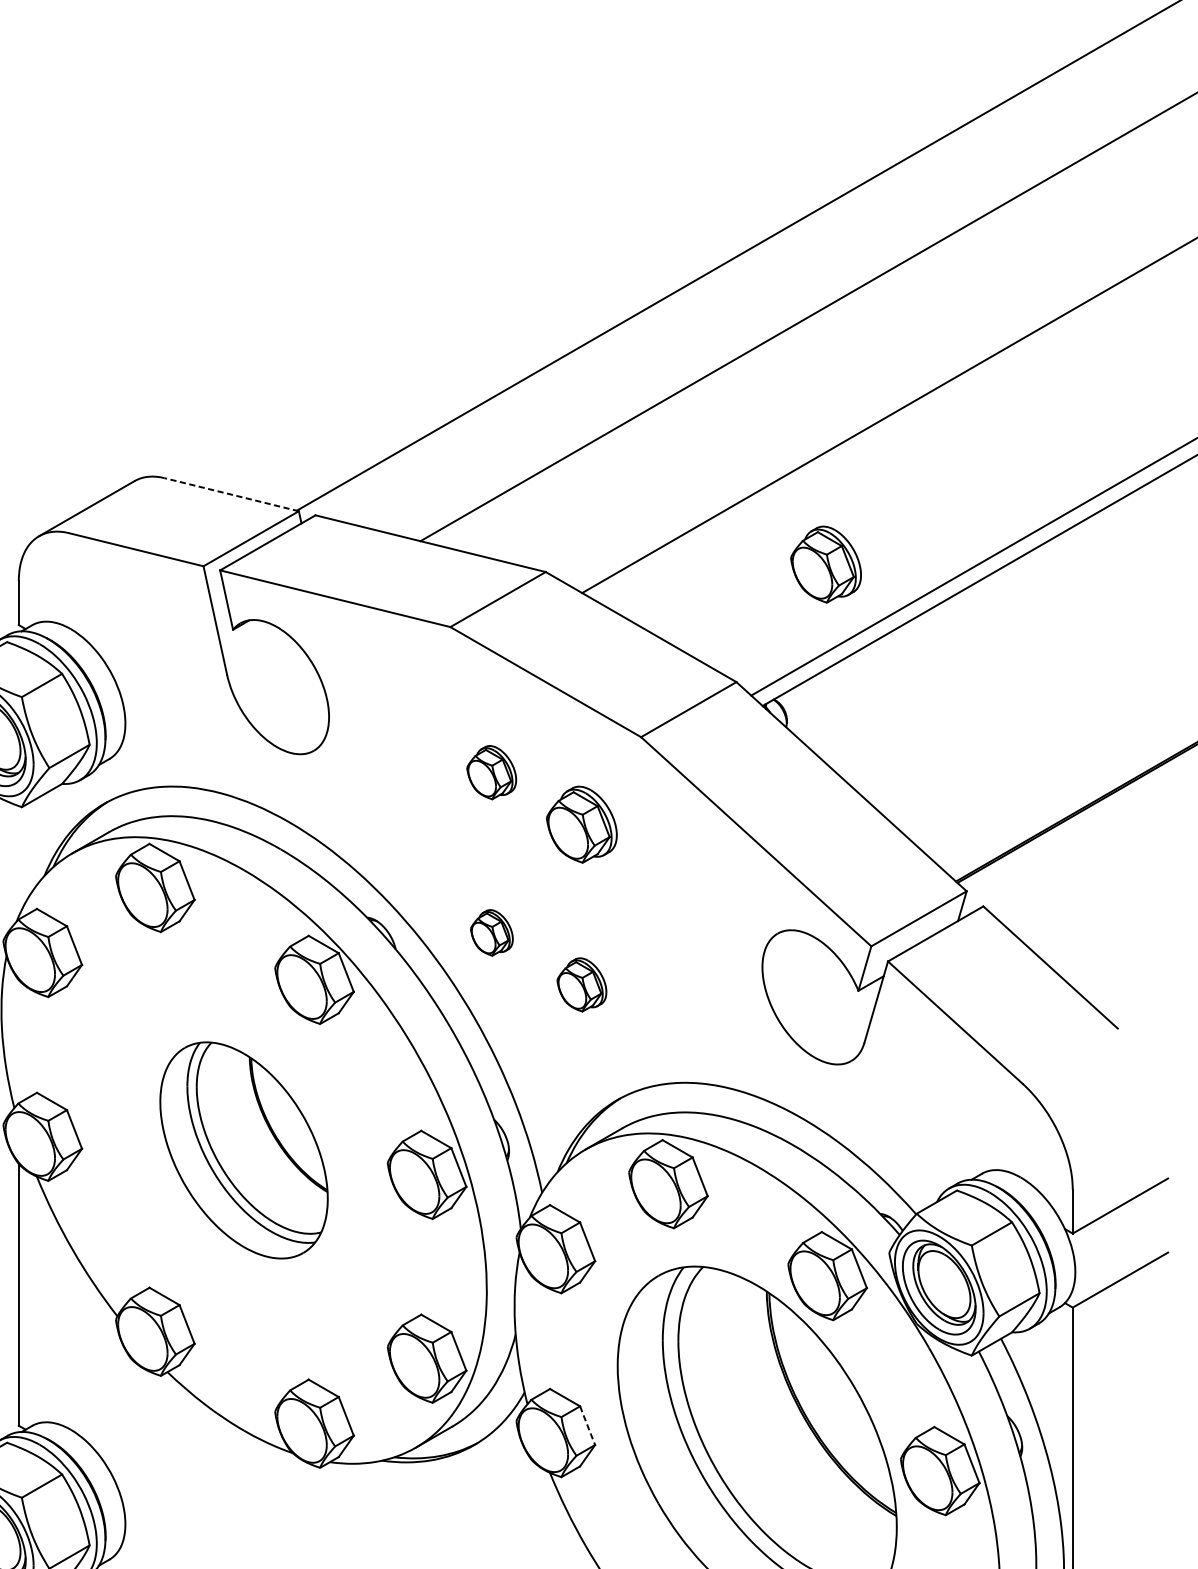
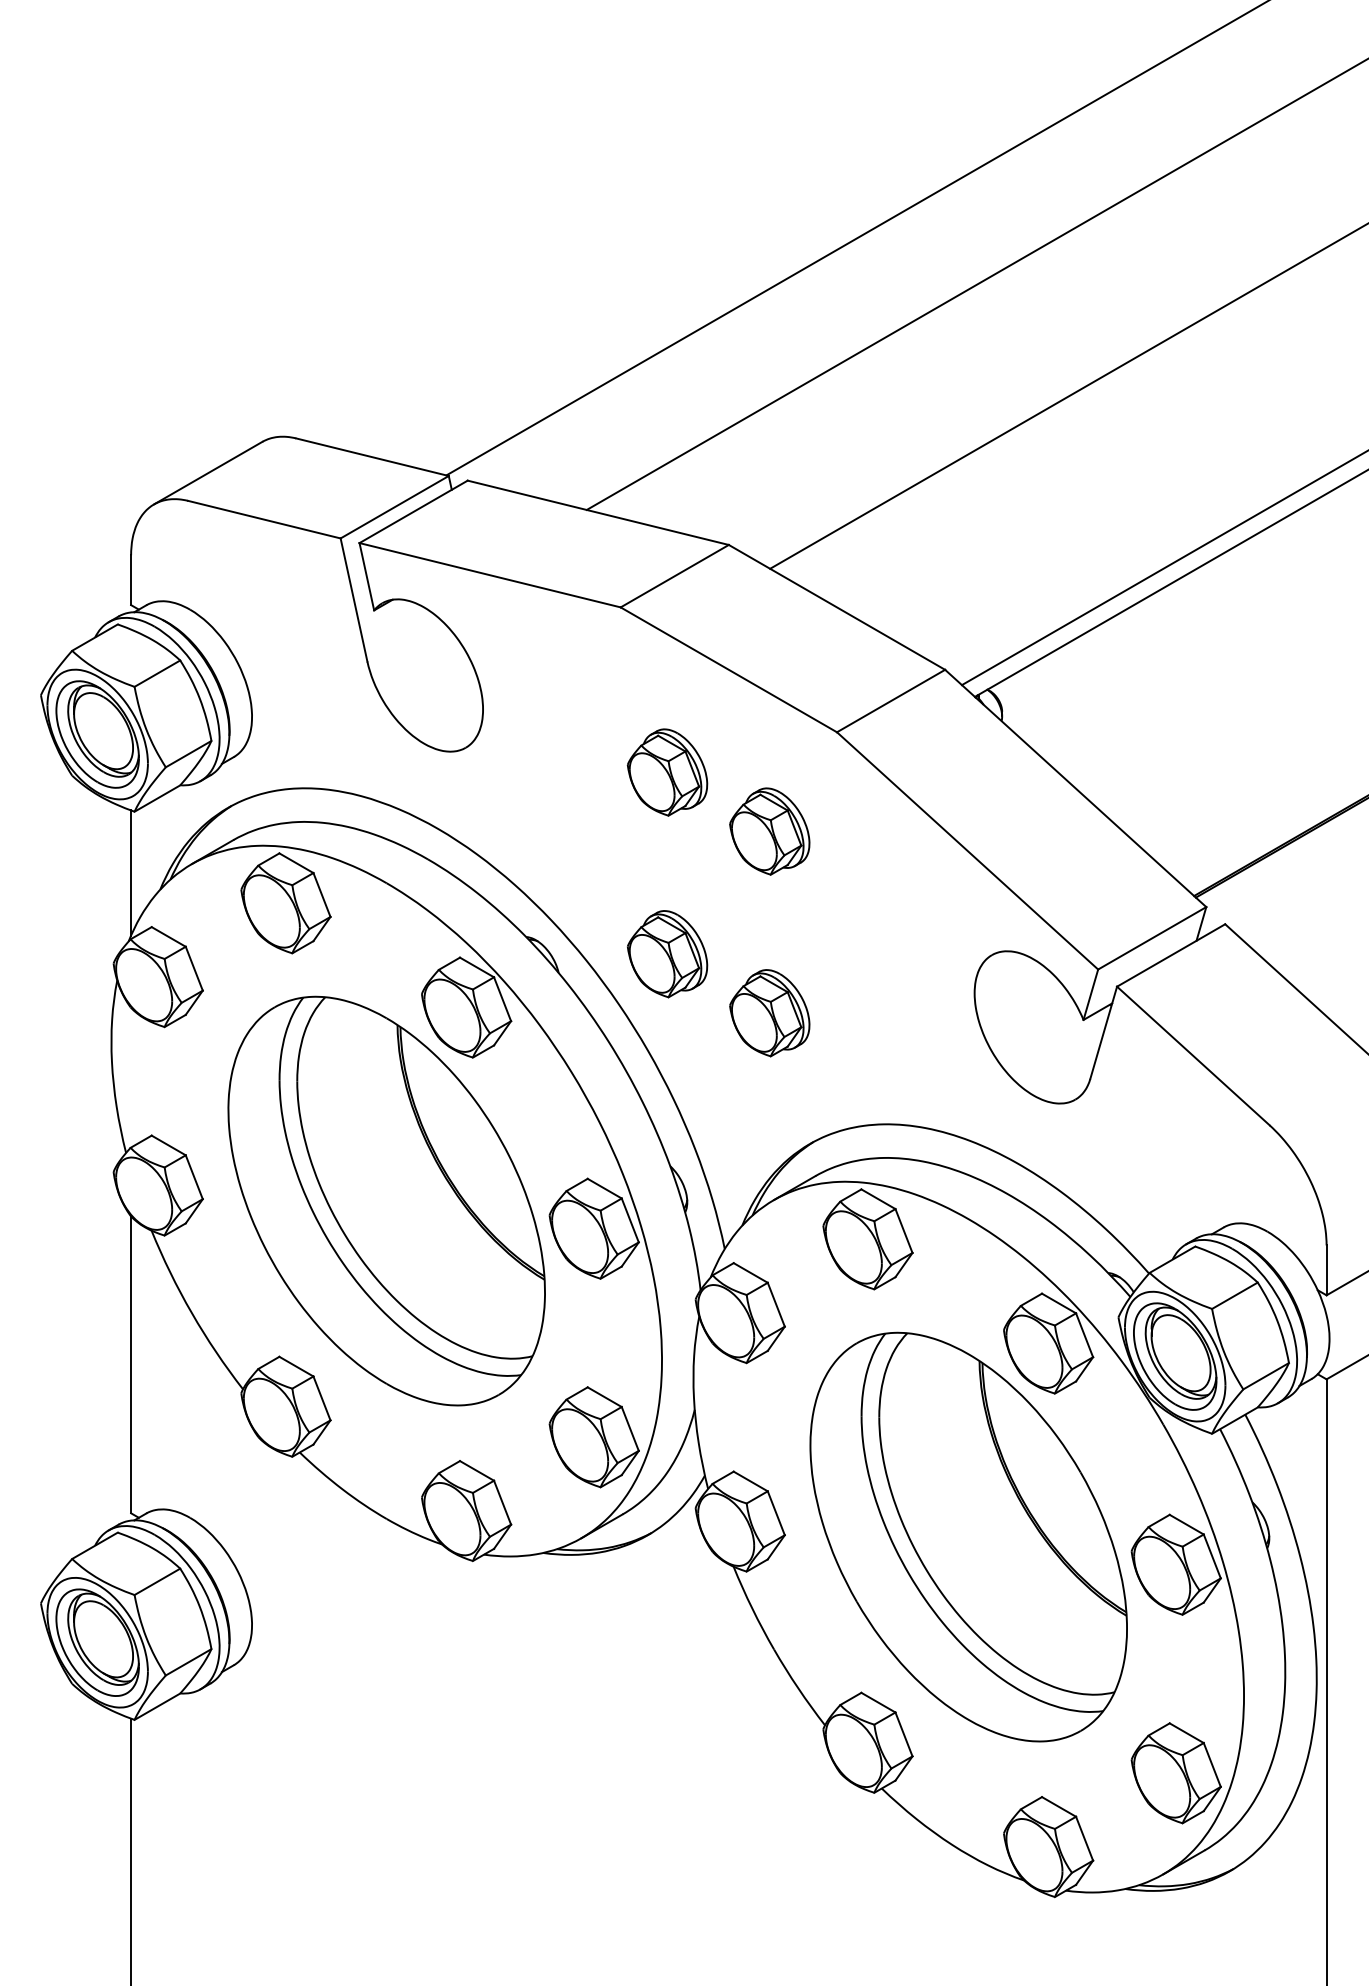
line: (231, 494) -> (372, 457), dashed -> solid
part: (825, 564) -> (1046, 536), removed
part: (491, 772) -> (667, 772), size x1.43
line: (19, 860) -> (131, 872), added
part: (491, 933) -> (667, 954), size x1.67
part: (581, 985) -> (769, 1013), size x1.43
part: (243, 1149) -> (386, 1200), size x1.67
line: (587, 1425) -> (776, 1513), dashed -> solid

